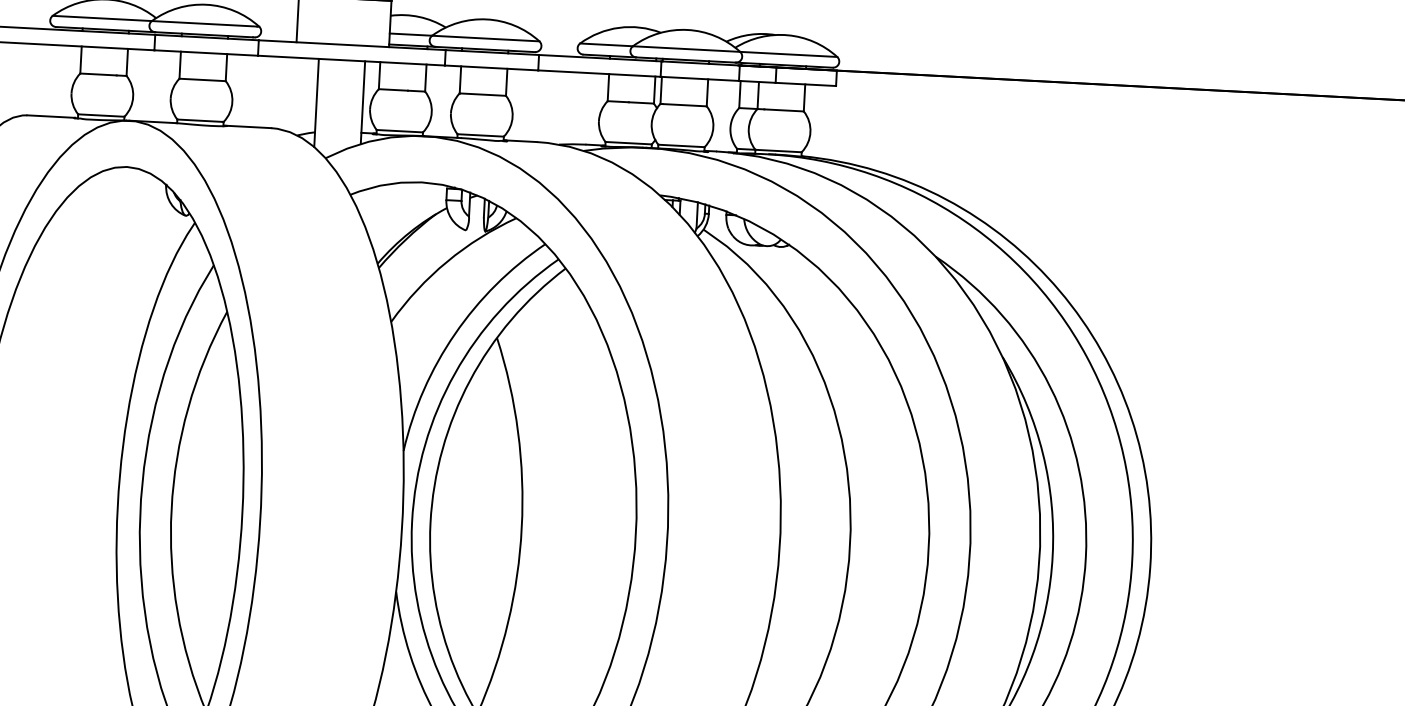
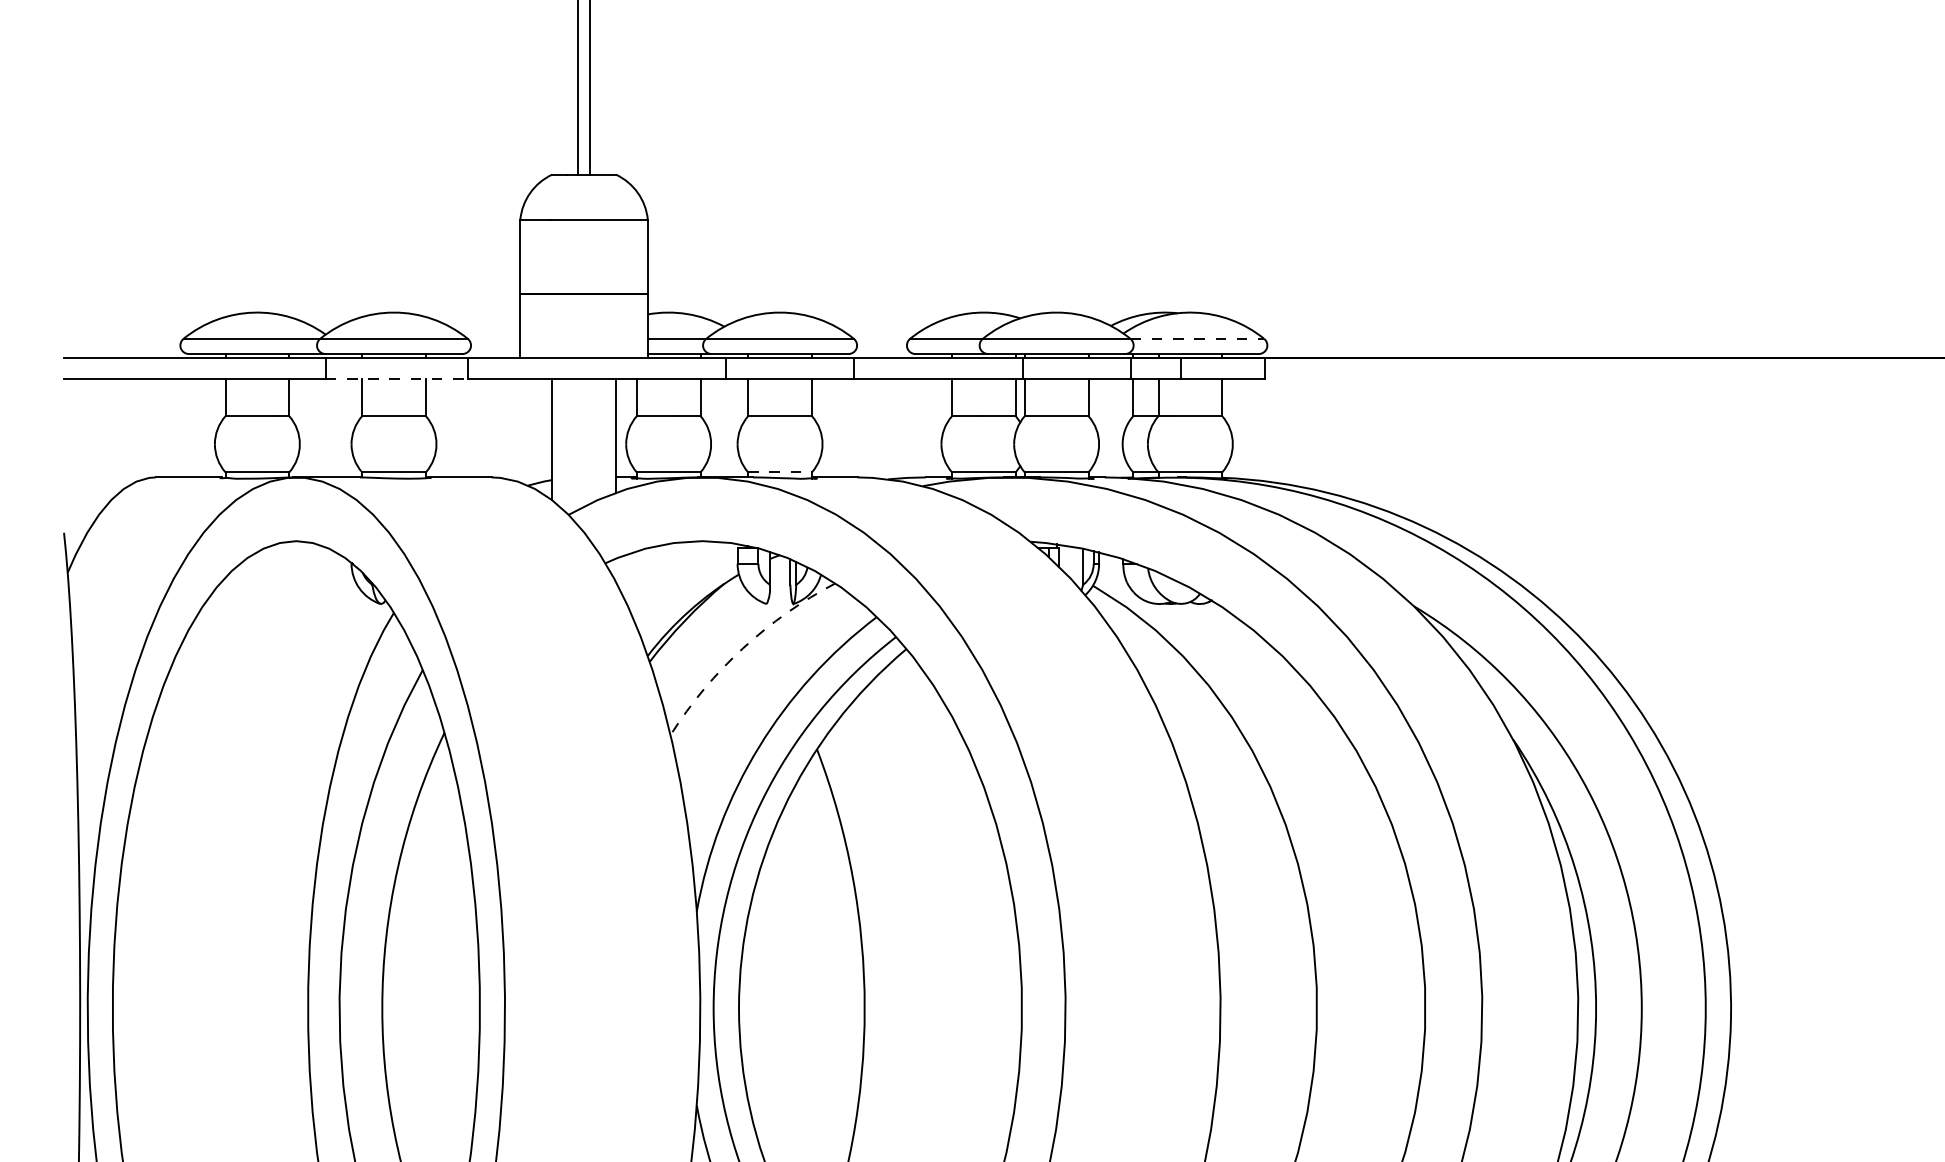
line: (206, 52) -> (397, 378), solid -> dashed
line: (788, 54) -> (1197, 338), solid -> dashed
line: (481, 135) -> (780, 472), solid -> dashed
arc: (447, 261) -> (743, 648), solid -> dashed

